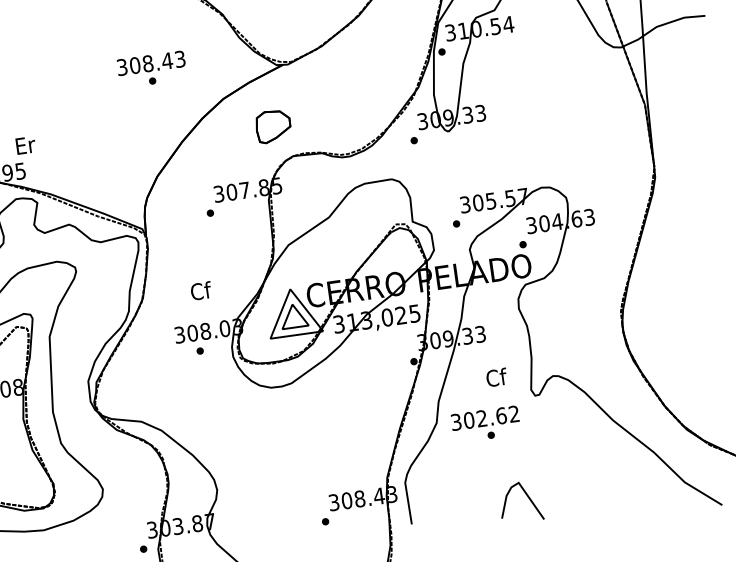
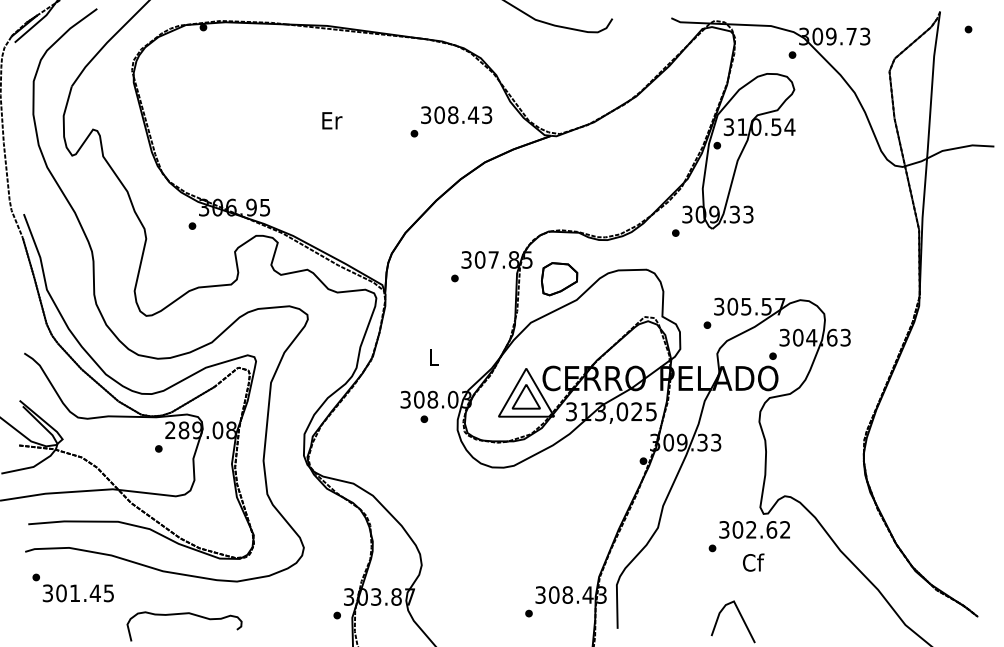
text: (151, 63) -> (456, 115), moved
part: (273, 126) -> (559, 279), moved
text: (26, 145) -> (332, 120), moved
text: (200, 291) -> (433, 357), Cf -> L
text: (496, 377) -> (753, 562), moved
text: (484, 417) -> (754, 529), moved

